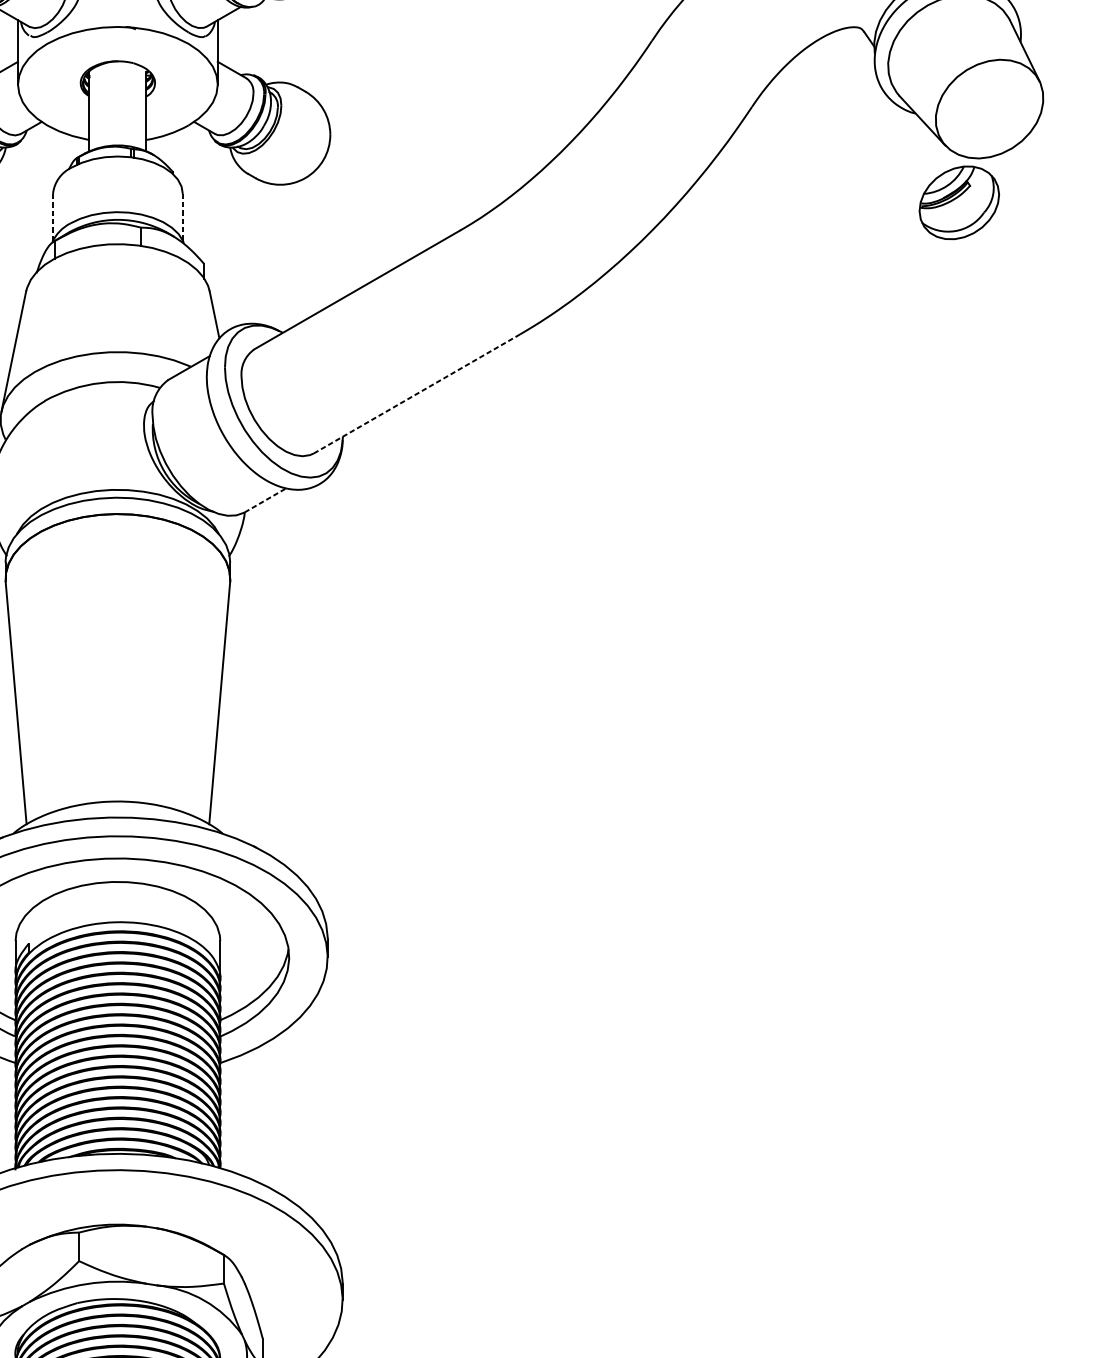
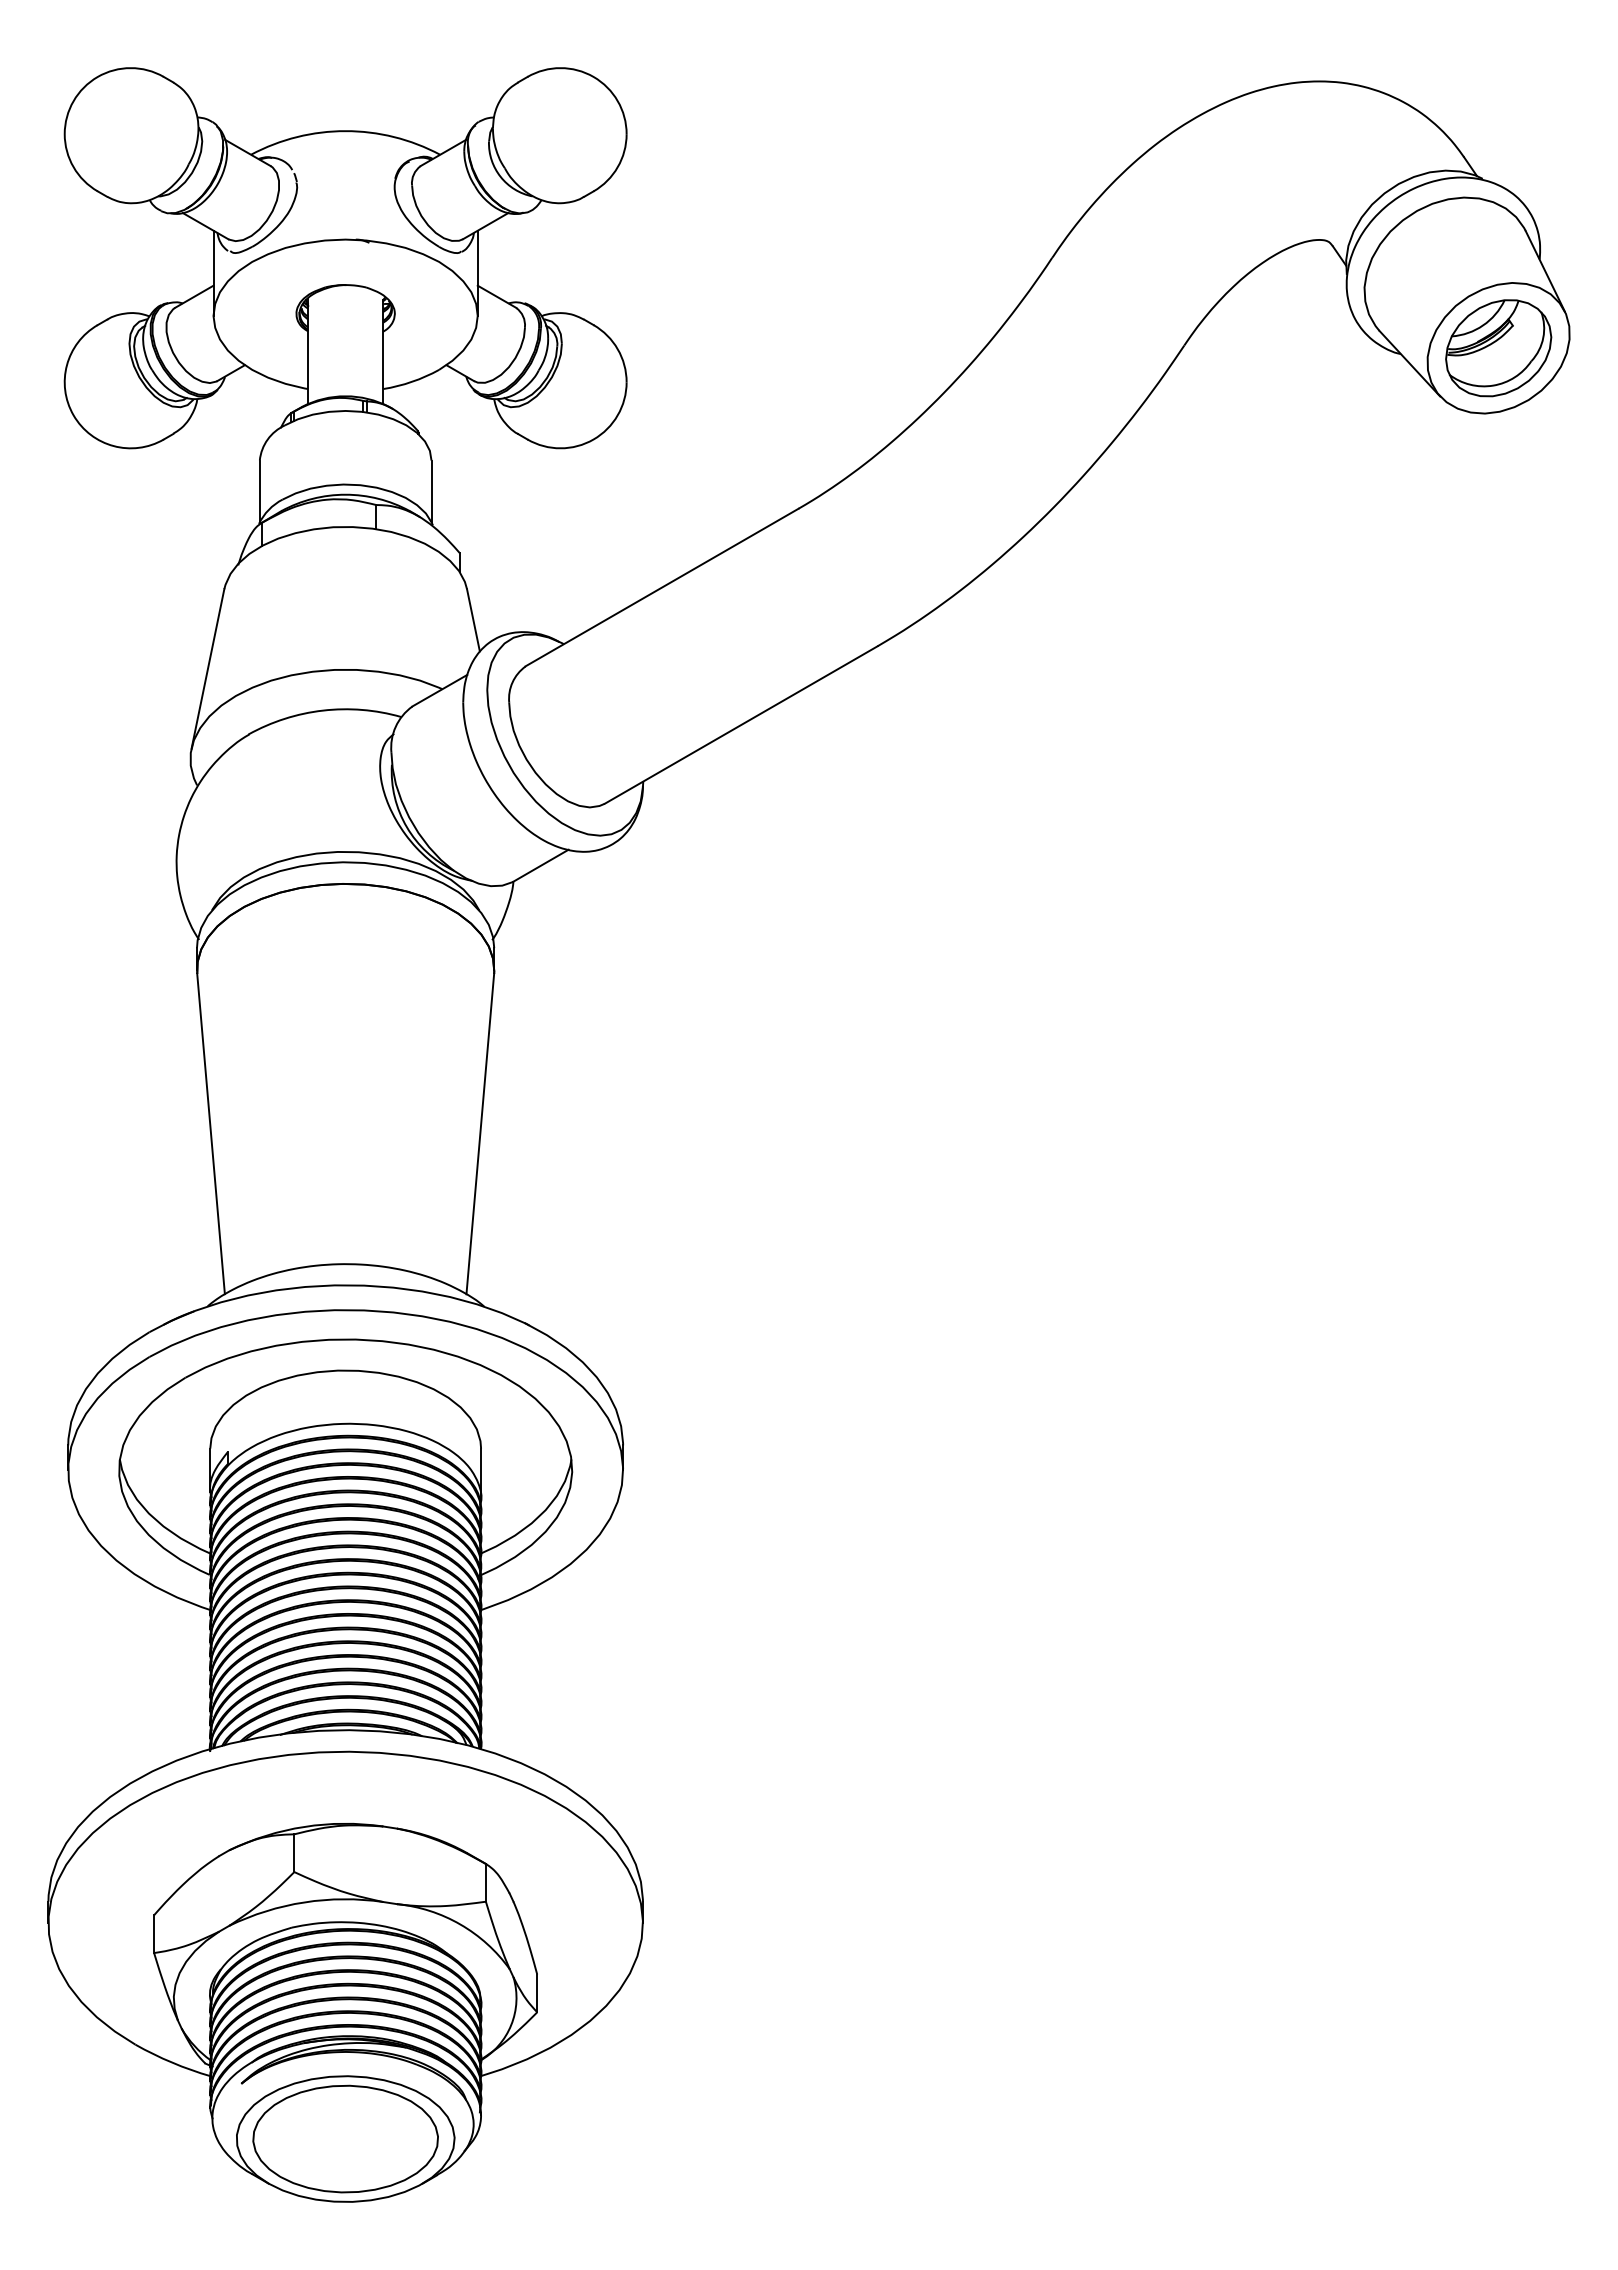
part: (959, 203) -> (1498, 348), moved
line: (52, 217) -> (259, 491), dashed -> solid
line: (182, 217) -> (431, 491), dashed -> solid
line: (417, 394) -> (741, 725), dashed -> solid
line: (265, 500) -> (541, 865), dashed -> solid

